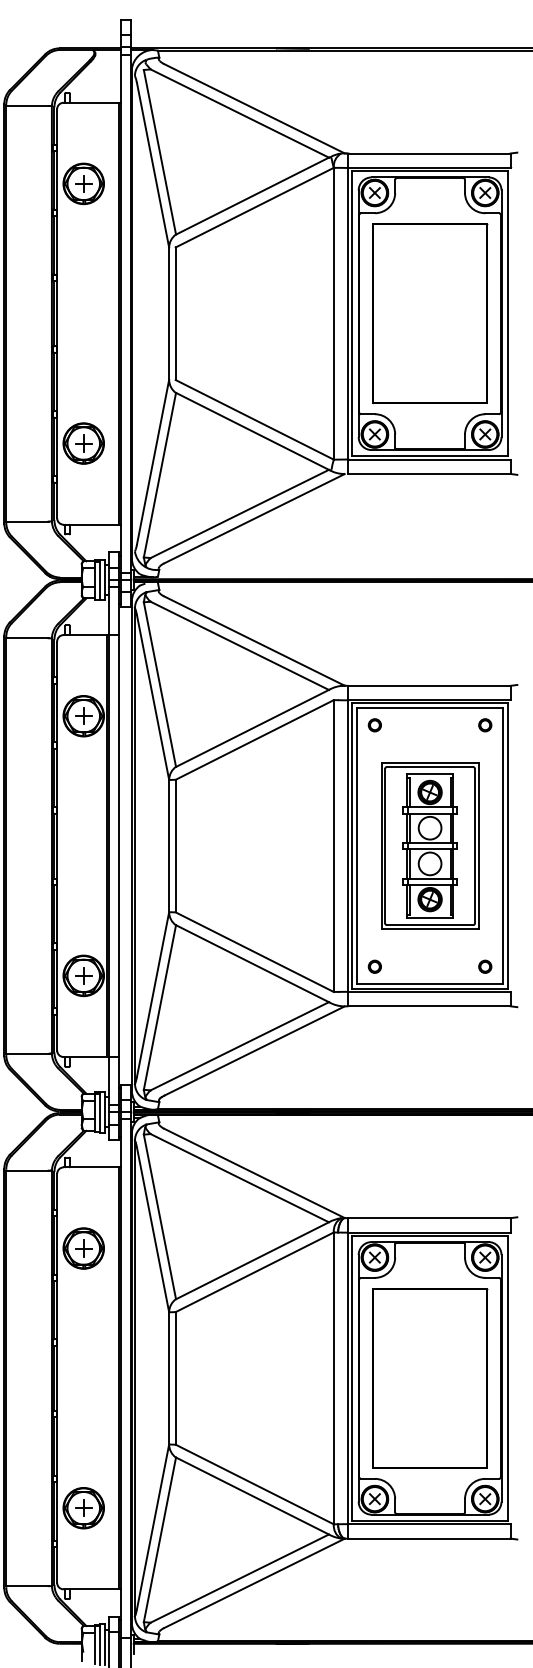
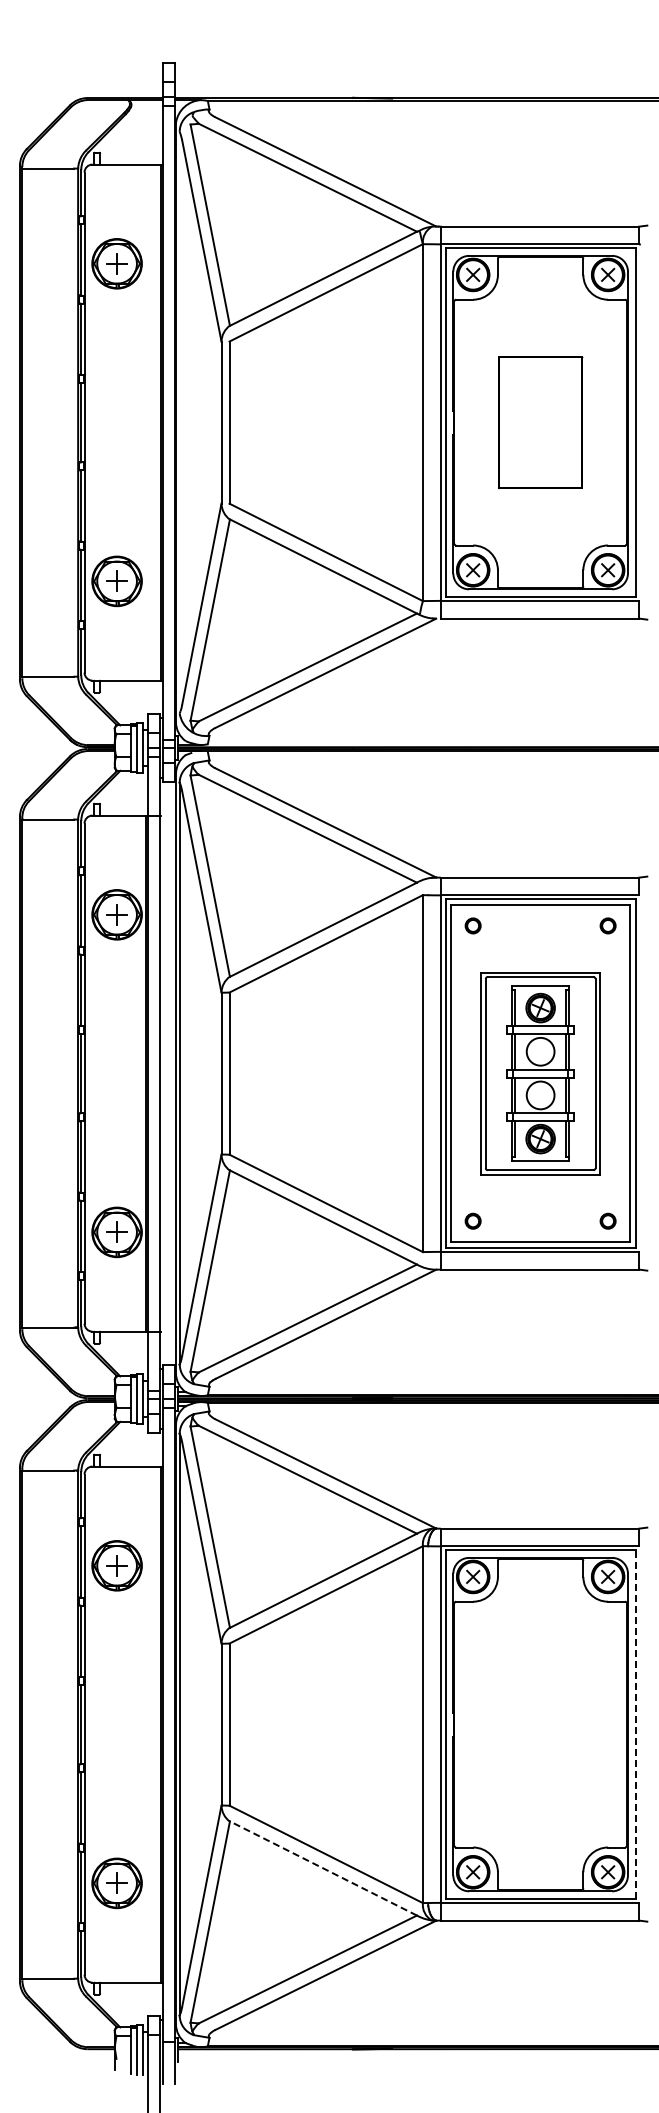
part: (429, 313) -> (540, 422), size x0.6
part: (429, 1378) -> (540, 1724), removed
line: (507, 1378) -> (635, 1724), solid -> dashed
line: (252, 1496) -> (323, 1868), solid -> dashed

